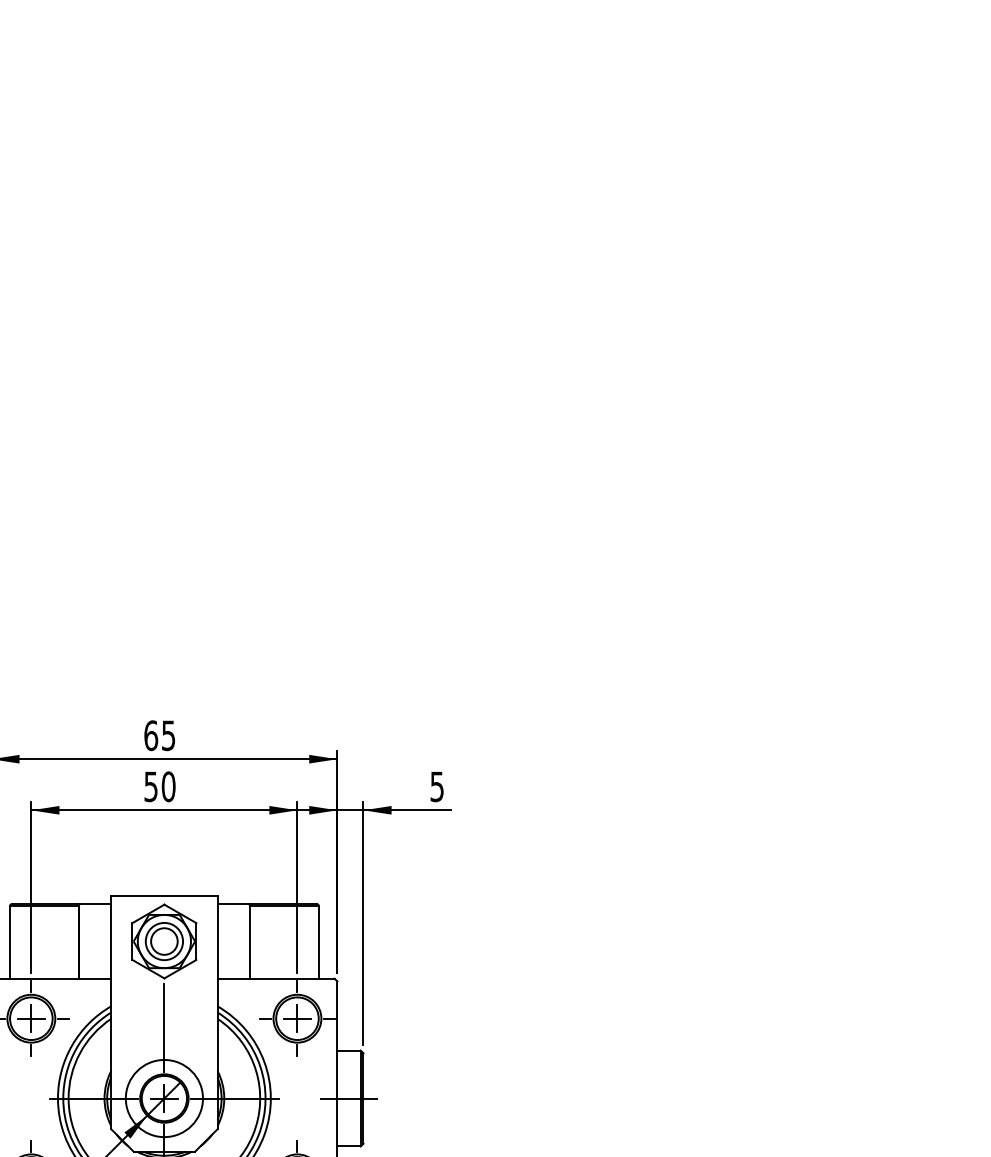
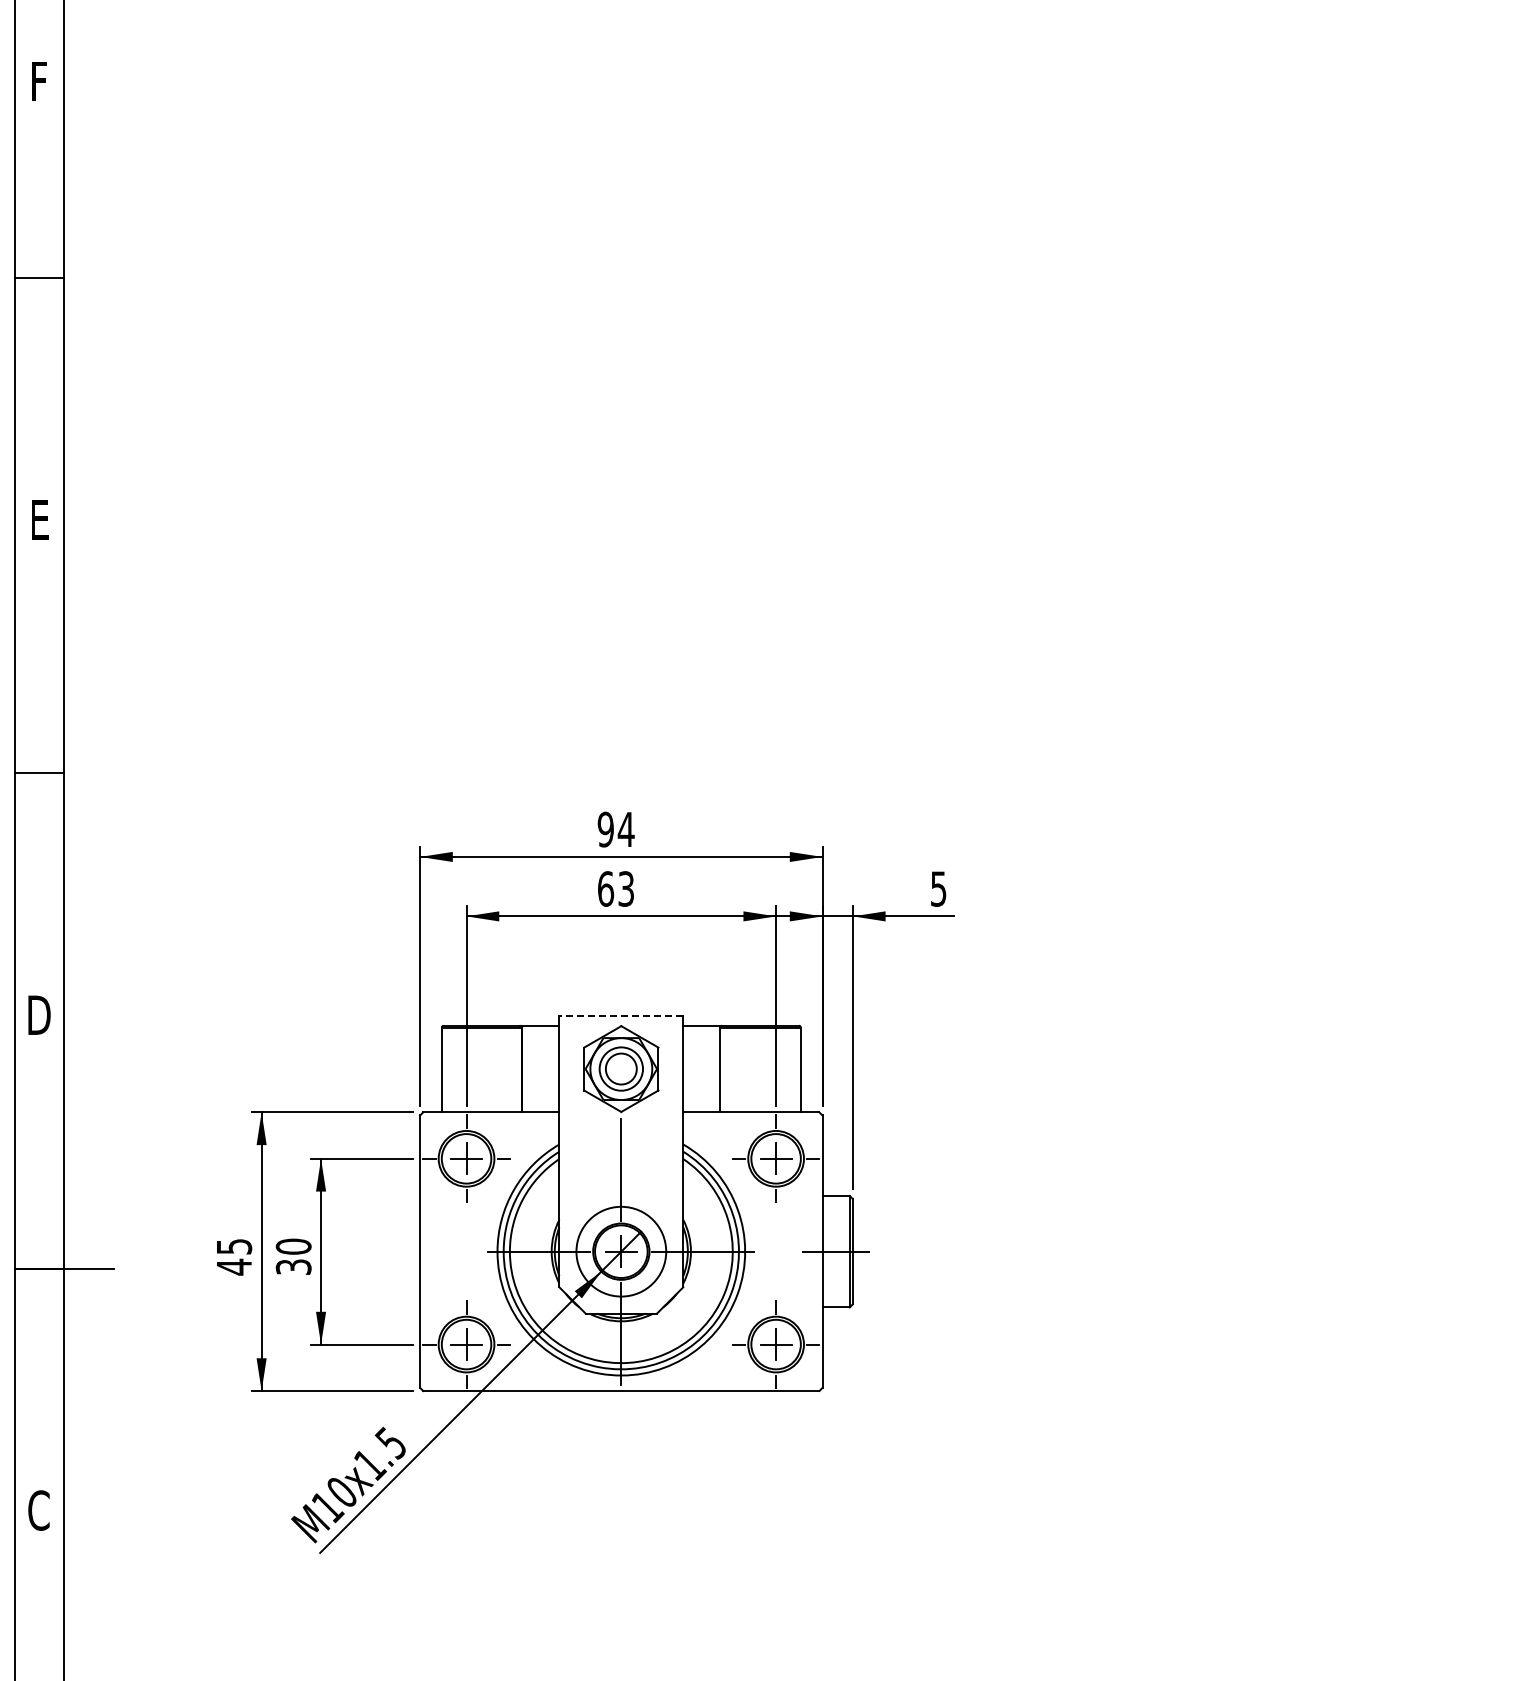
text: (159, 735) -> (615, 829), 65 -> 94
text: (160, 786) -> (616, 888), 50 -> 63
line: (164, 896) -> (621, 1016), solid -> dashed

